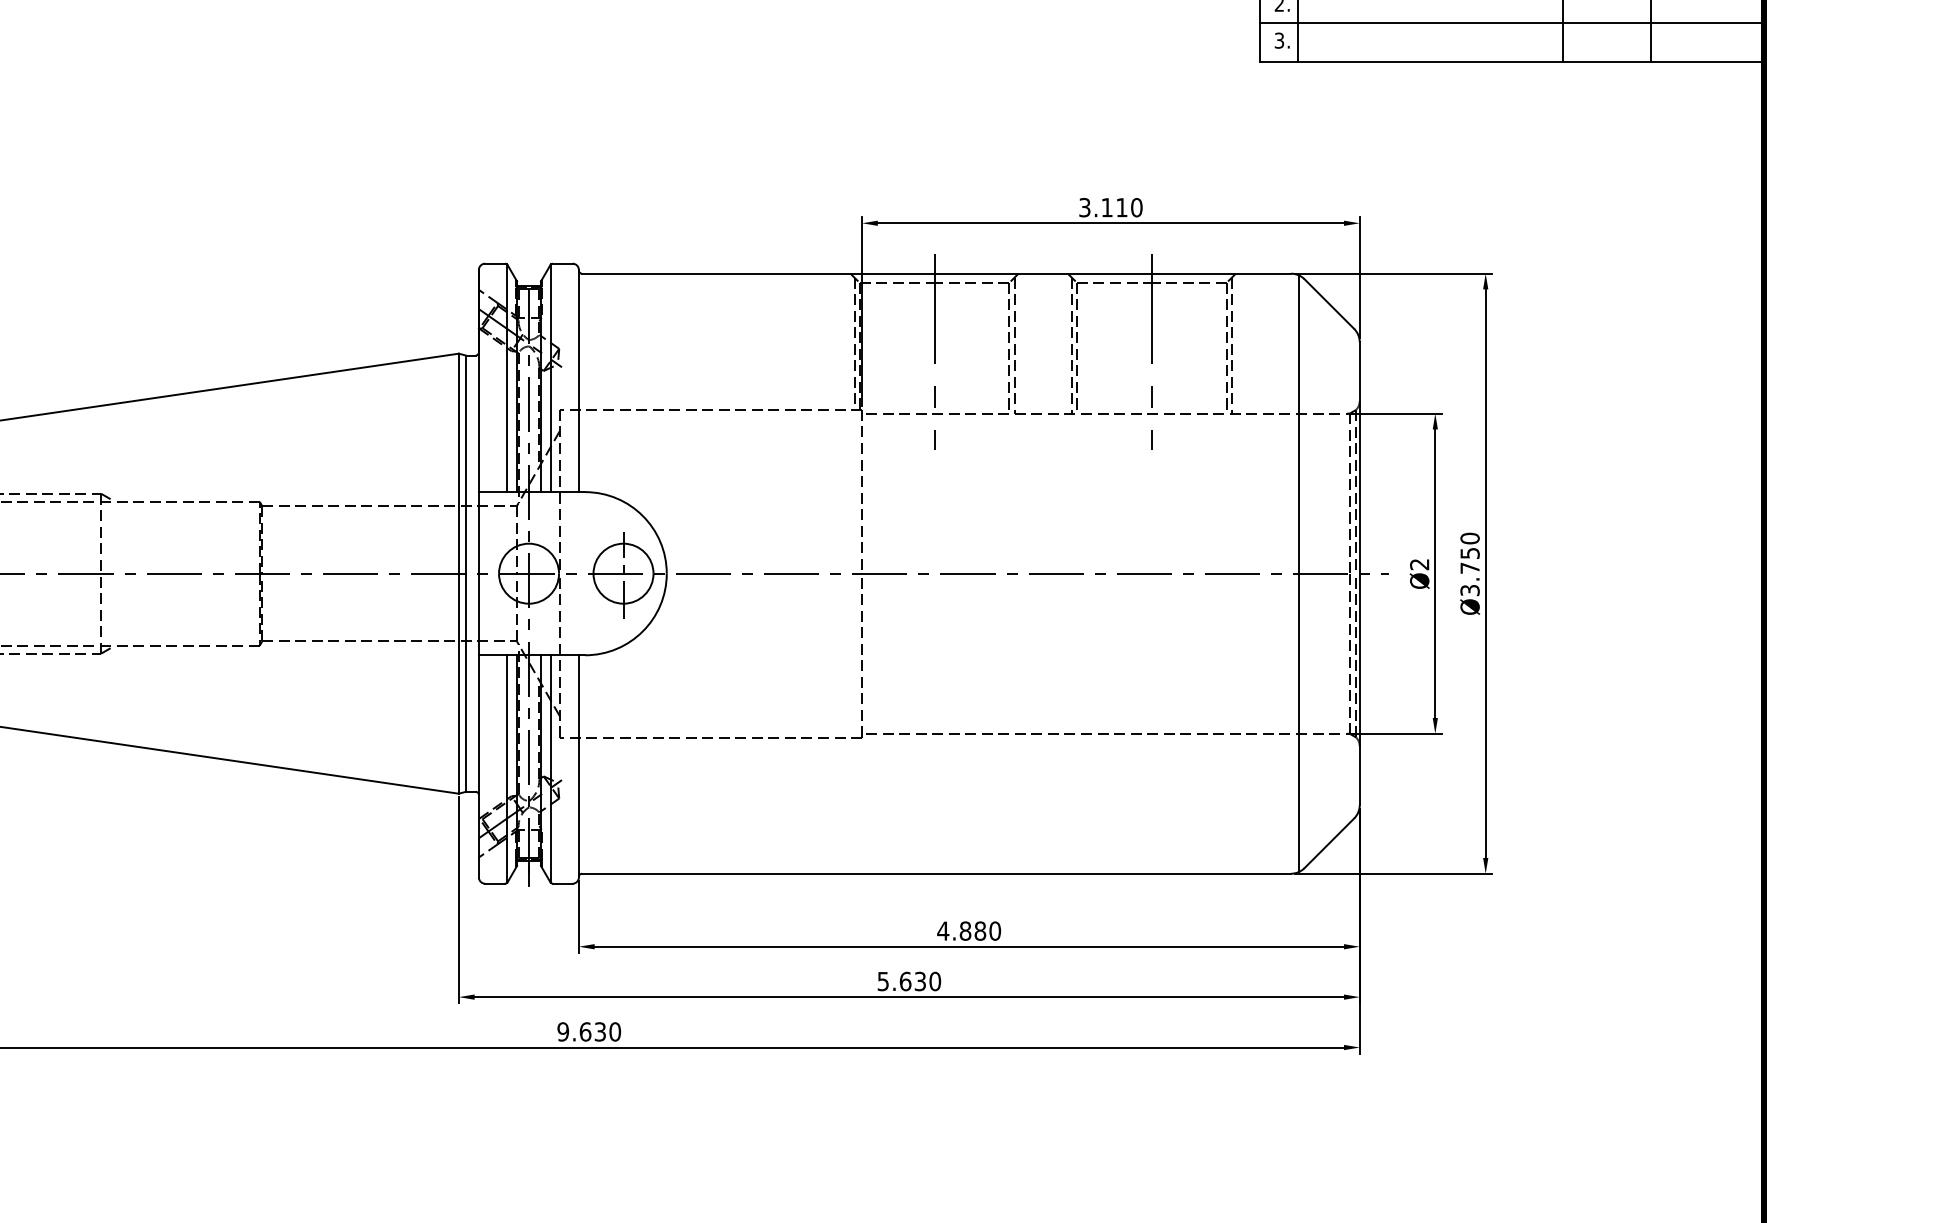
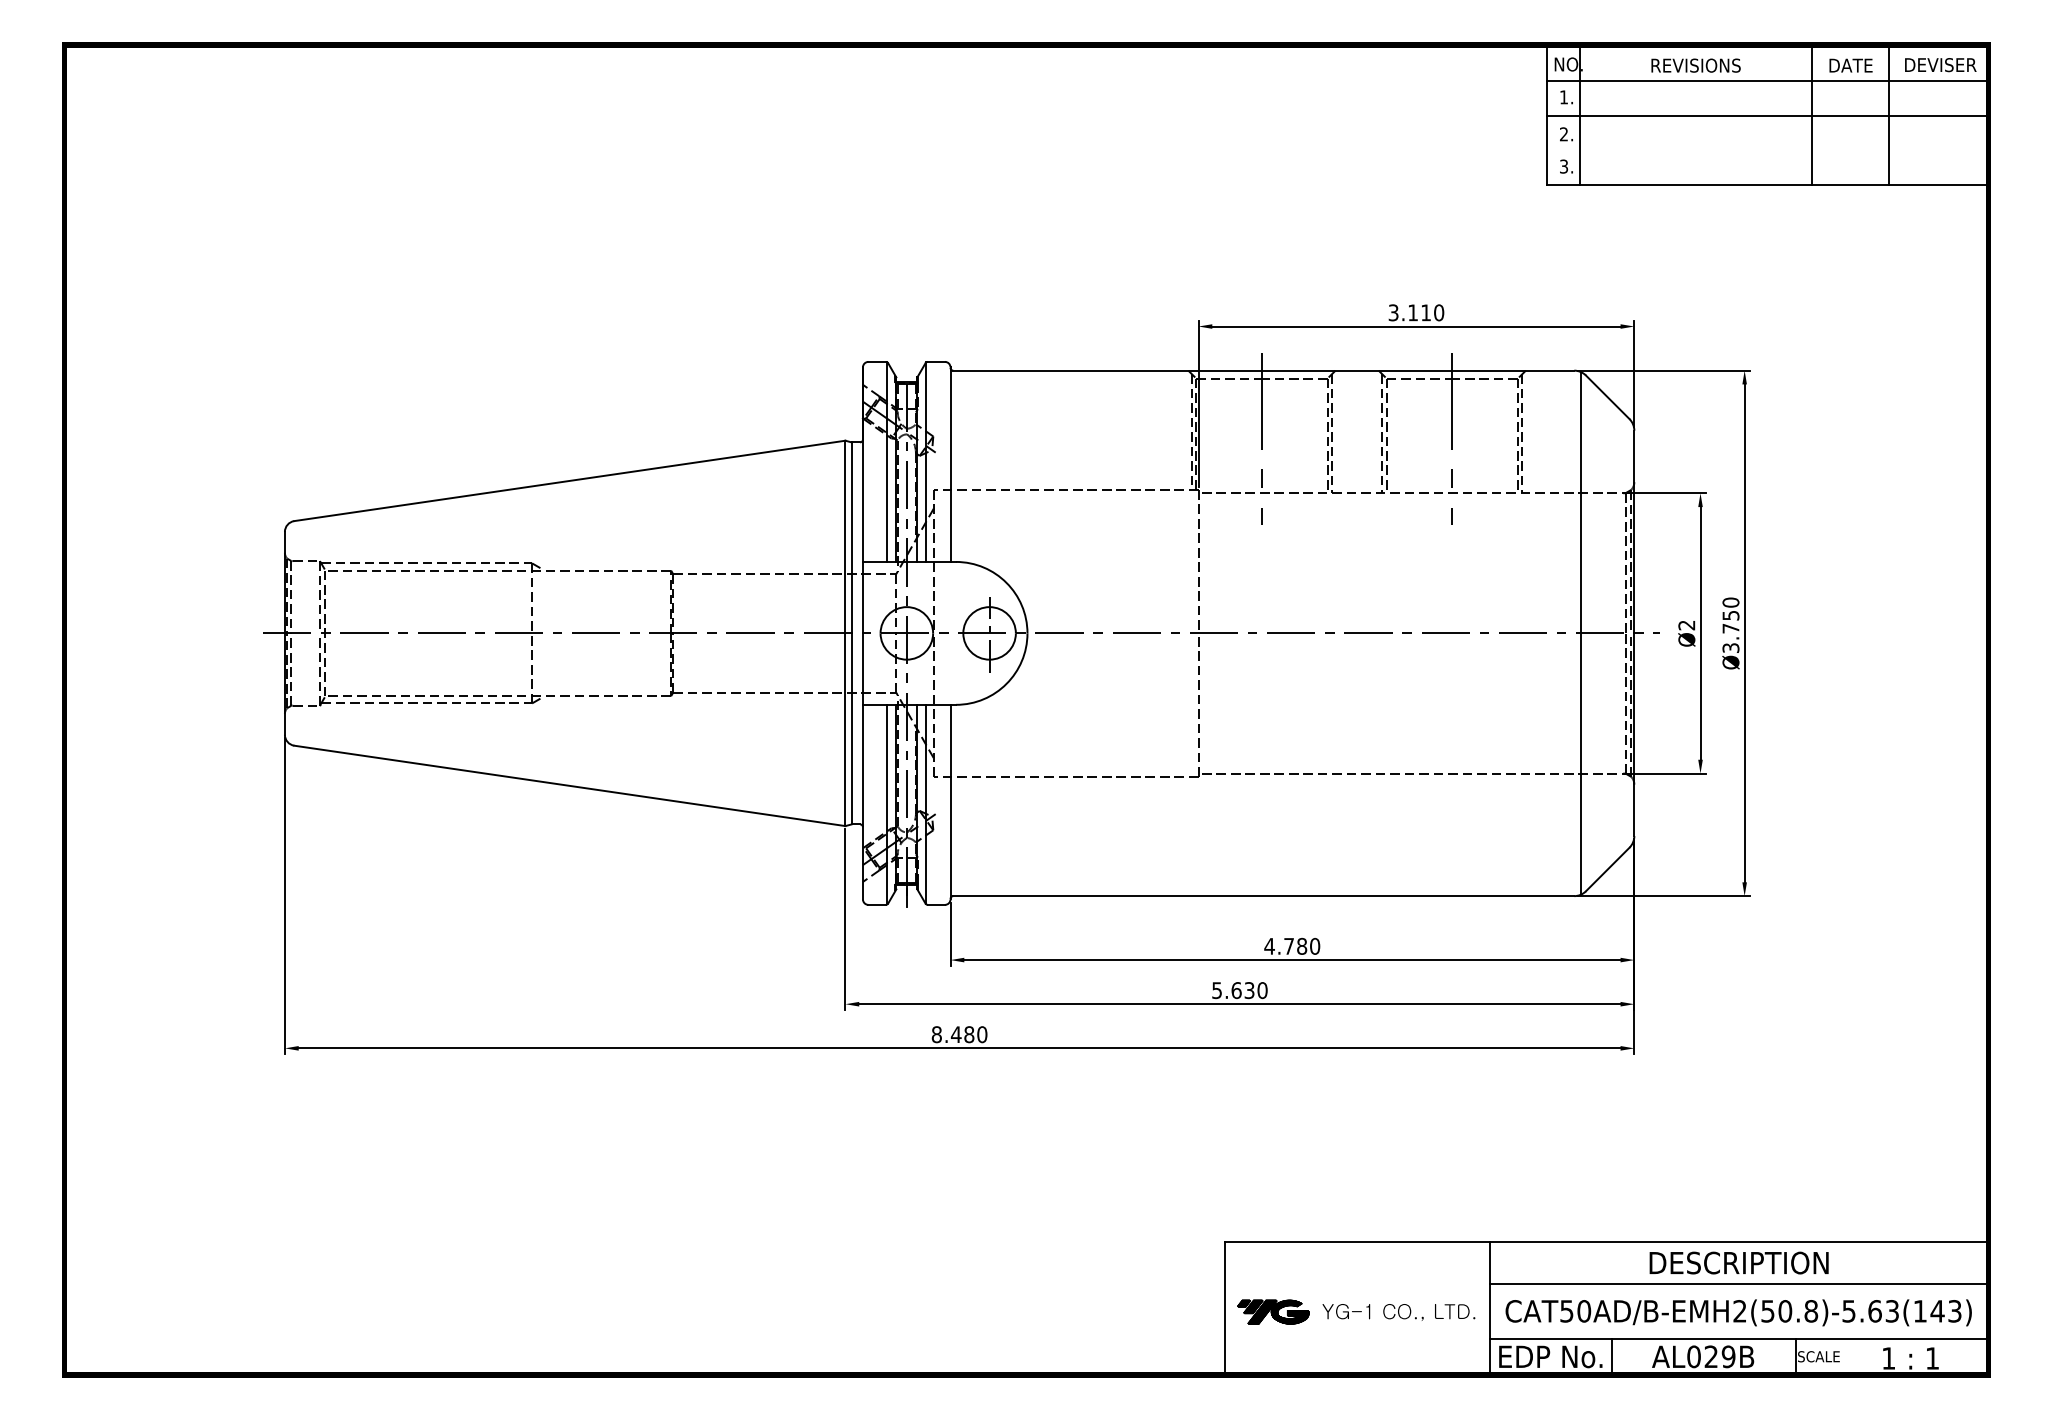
line: (1511, 23) -> (1767, 151), removed
text: (965, 930) -> (1289, 945), 4.880 -> 4.780
text: (581, 1031) -> (952, 1034), 9.630 -> 8.480

